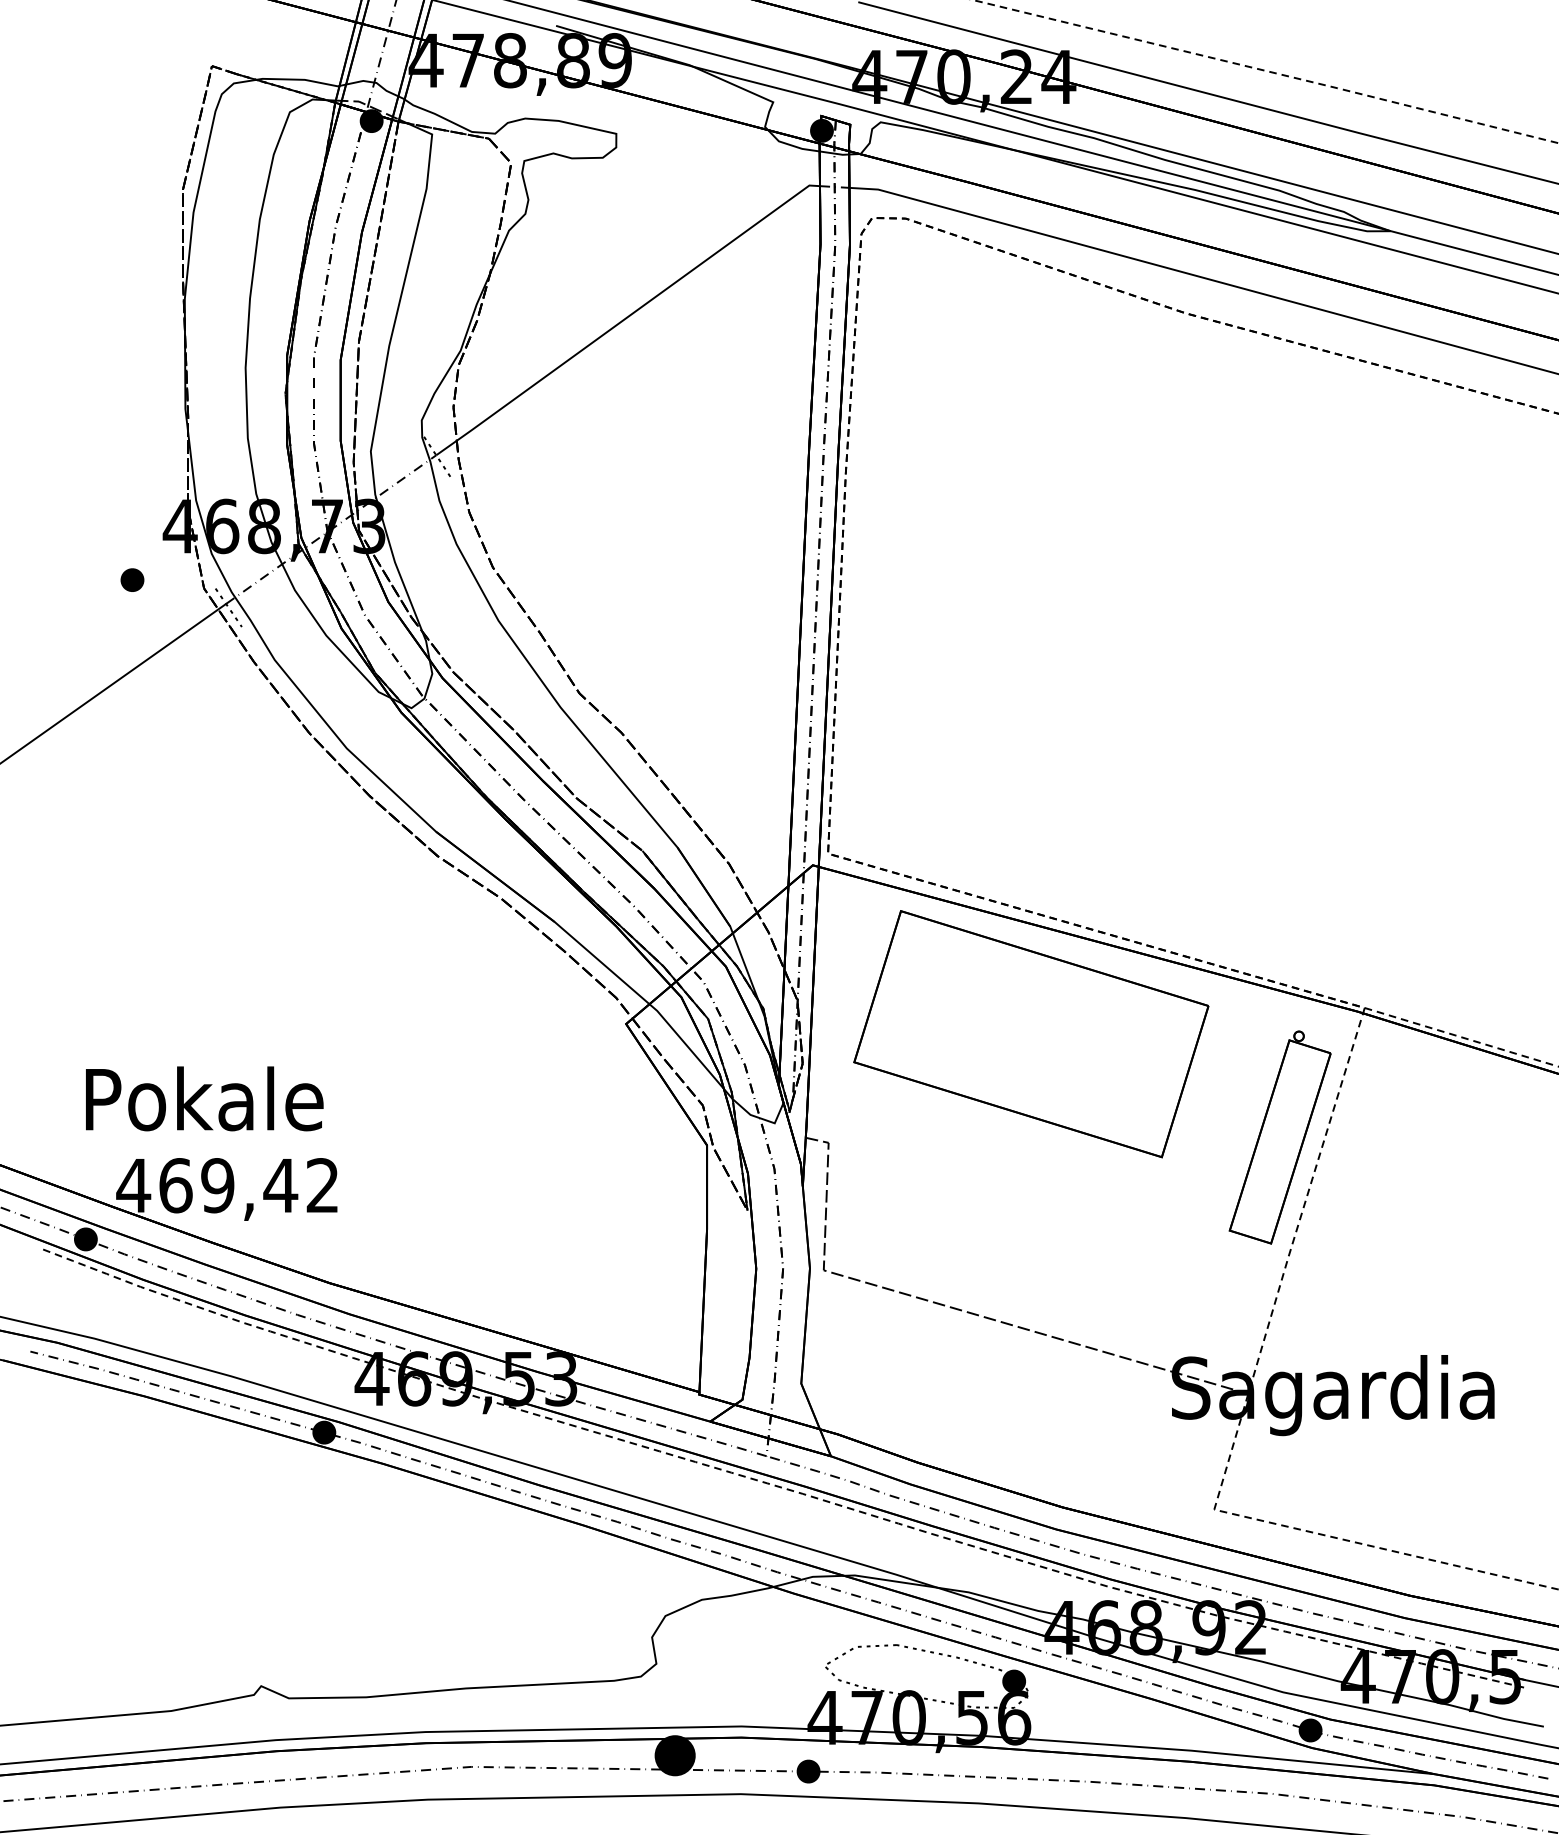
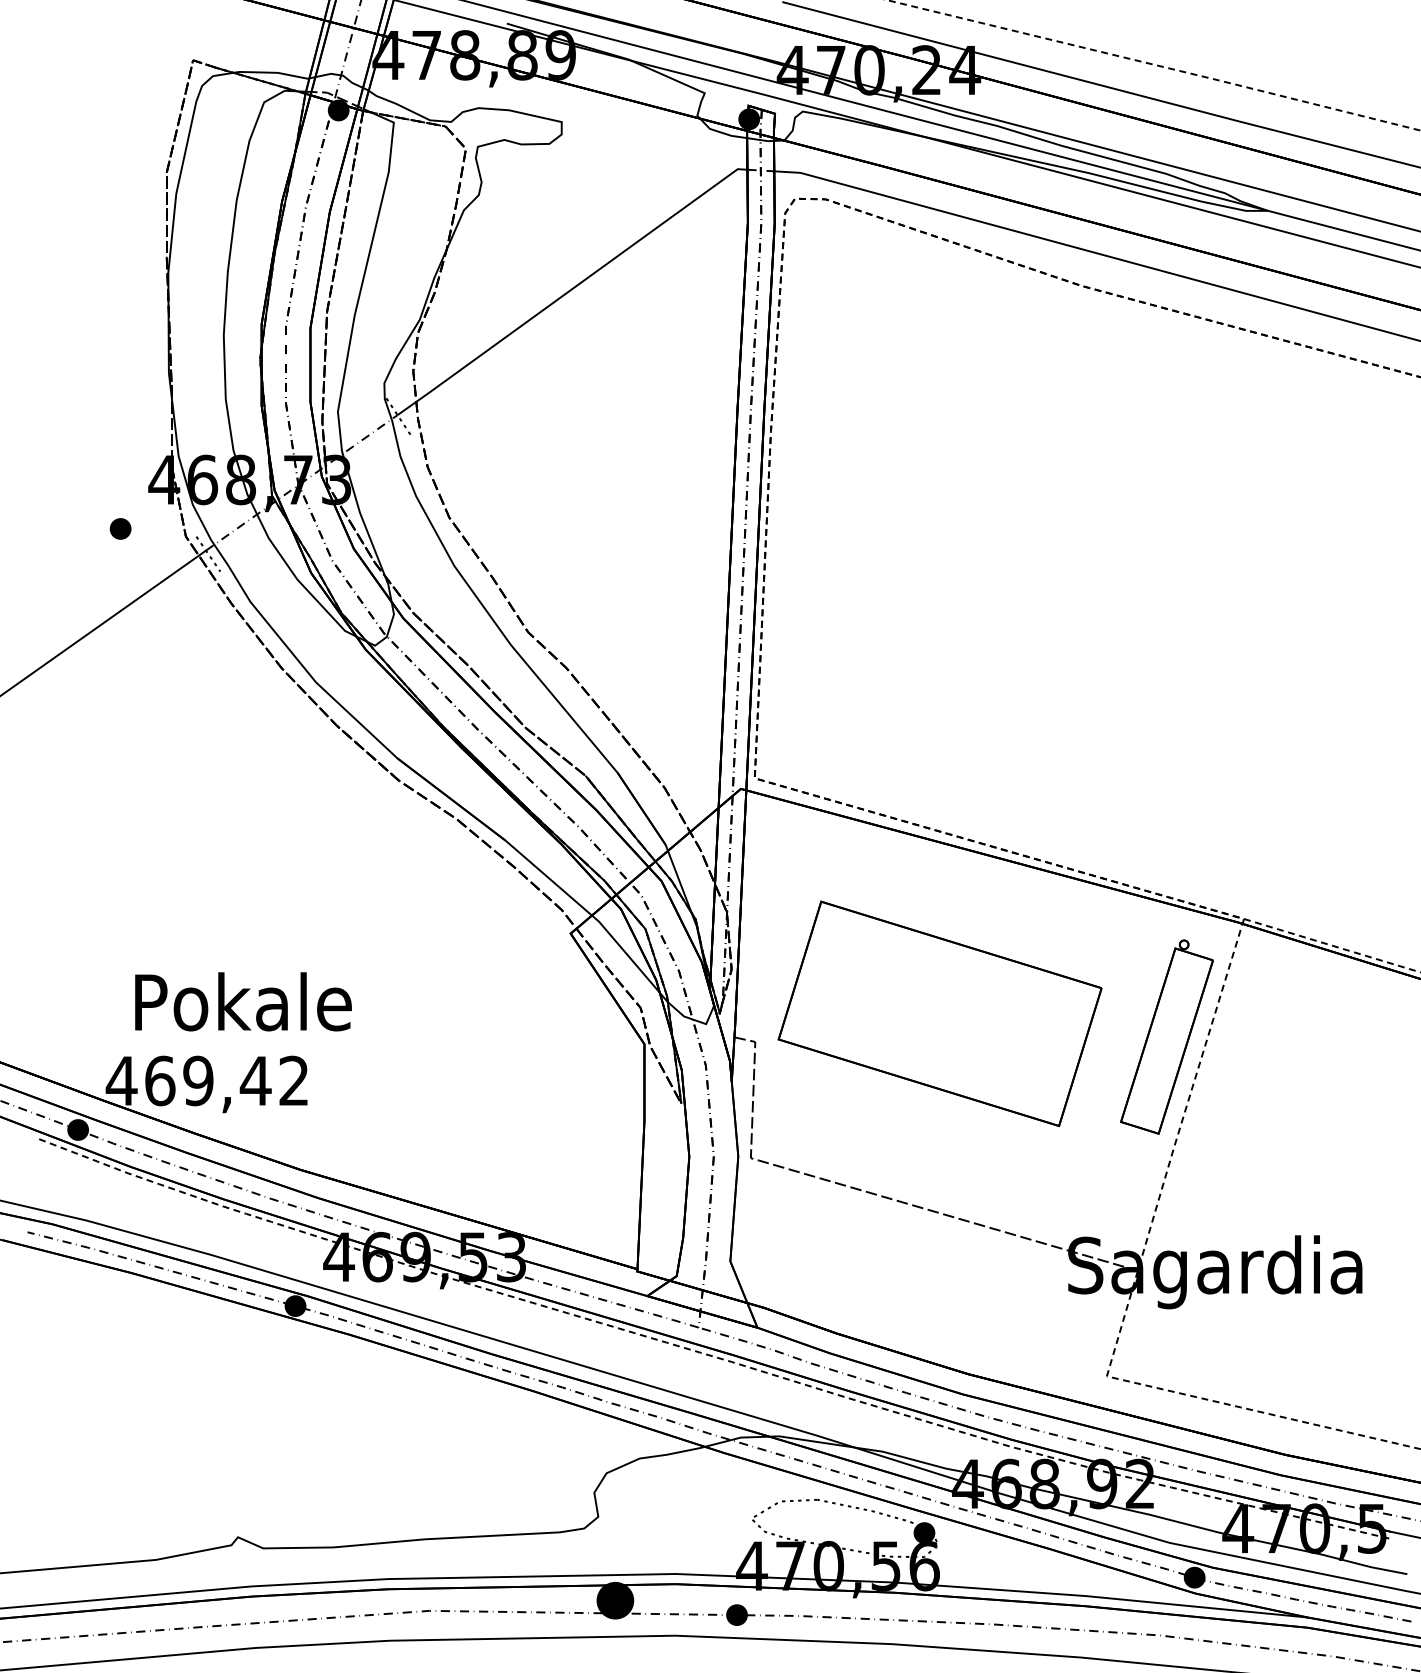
part: (1030, 1033) -> (939, 1013), moved
text: (204, 1098) -> (243, 1001), moved

